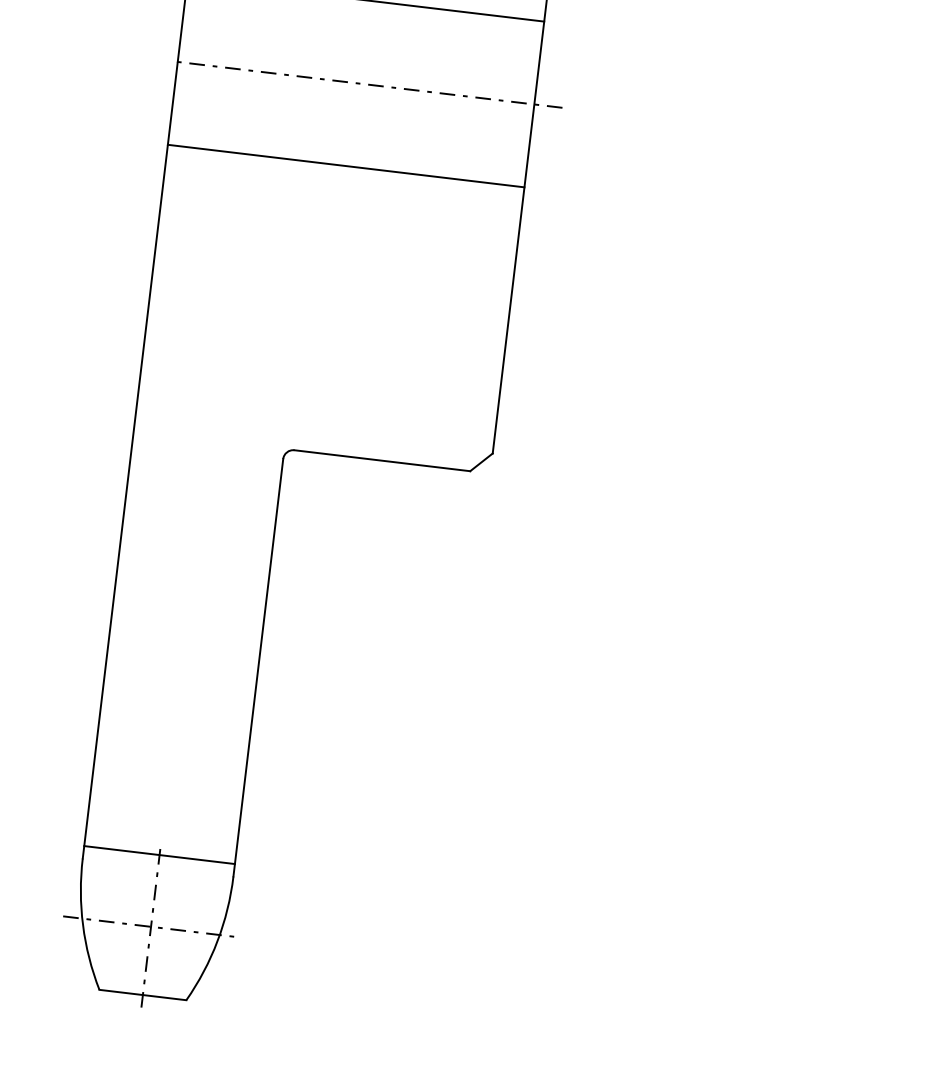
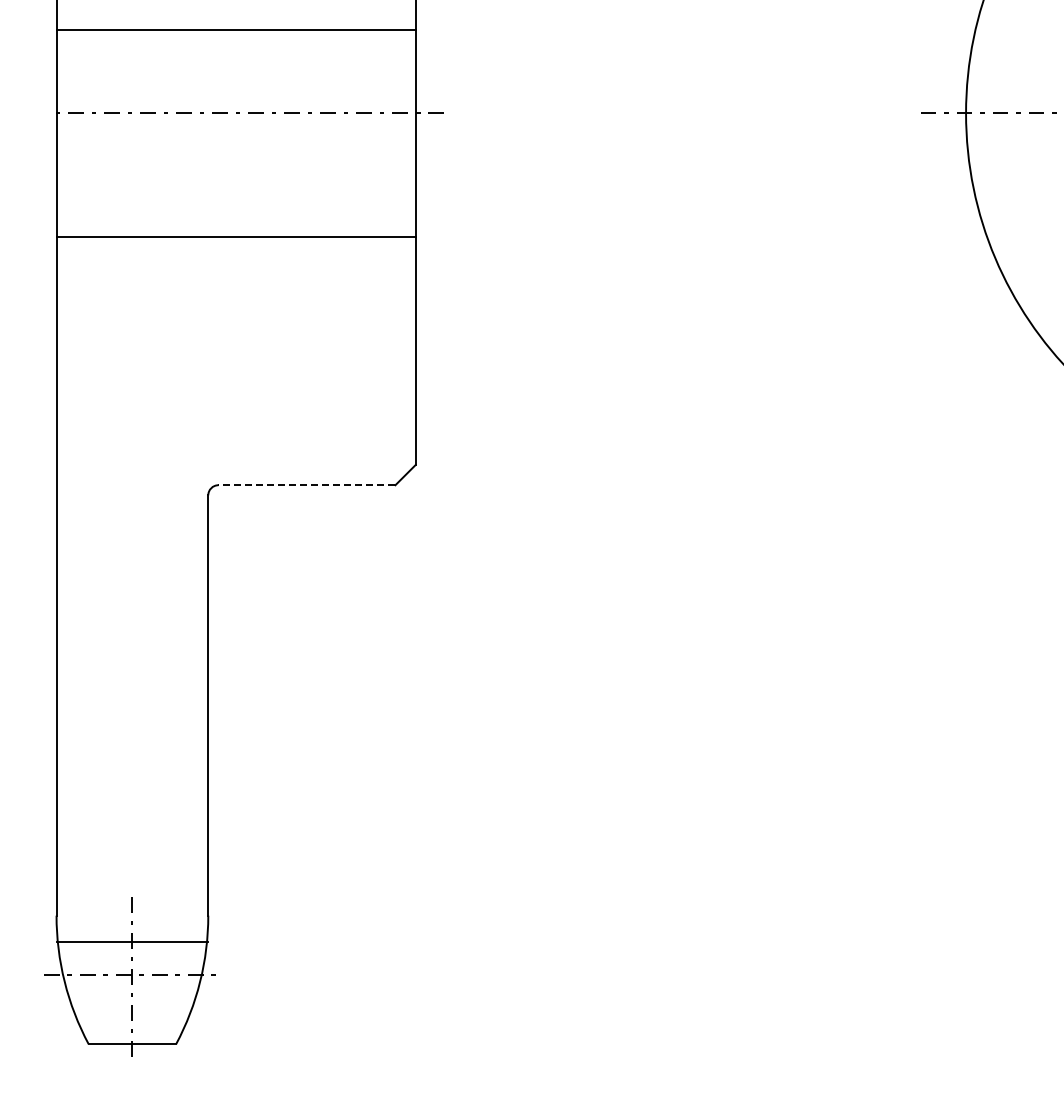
line: (345, 165) -> (235, 236), moved
line: (381, 460) -> (306, 485), solid -> dashed
line: (159, 855) -> (132, 942), moved

